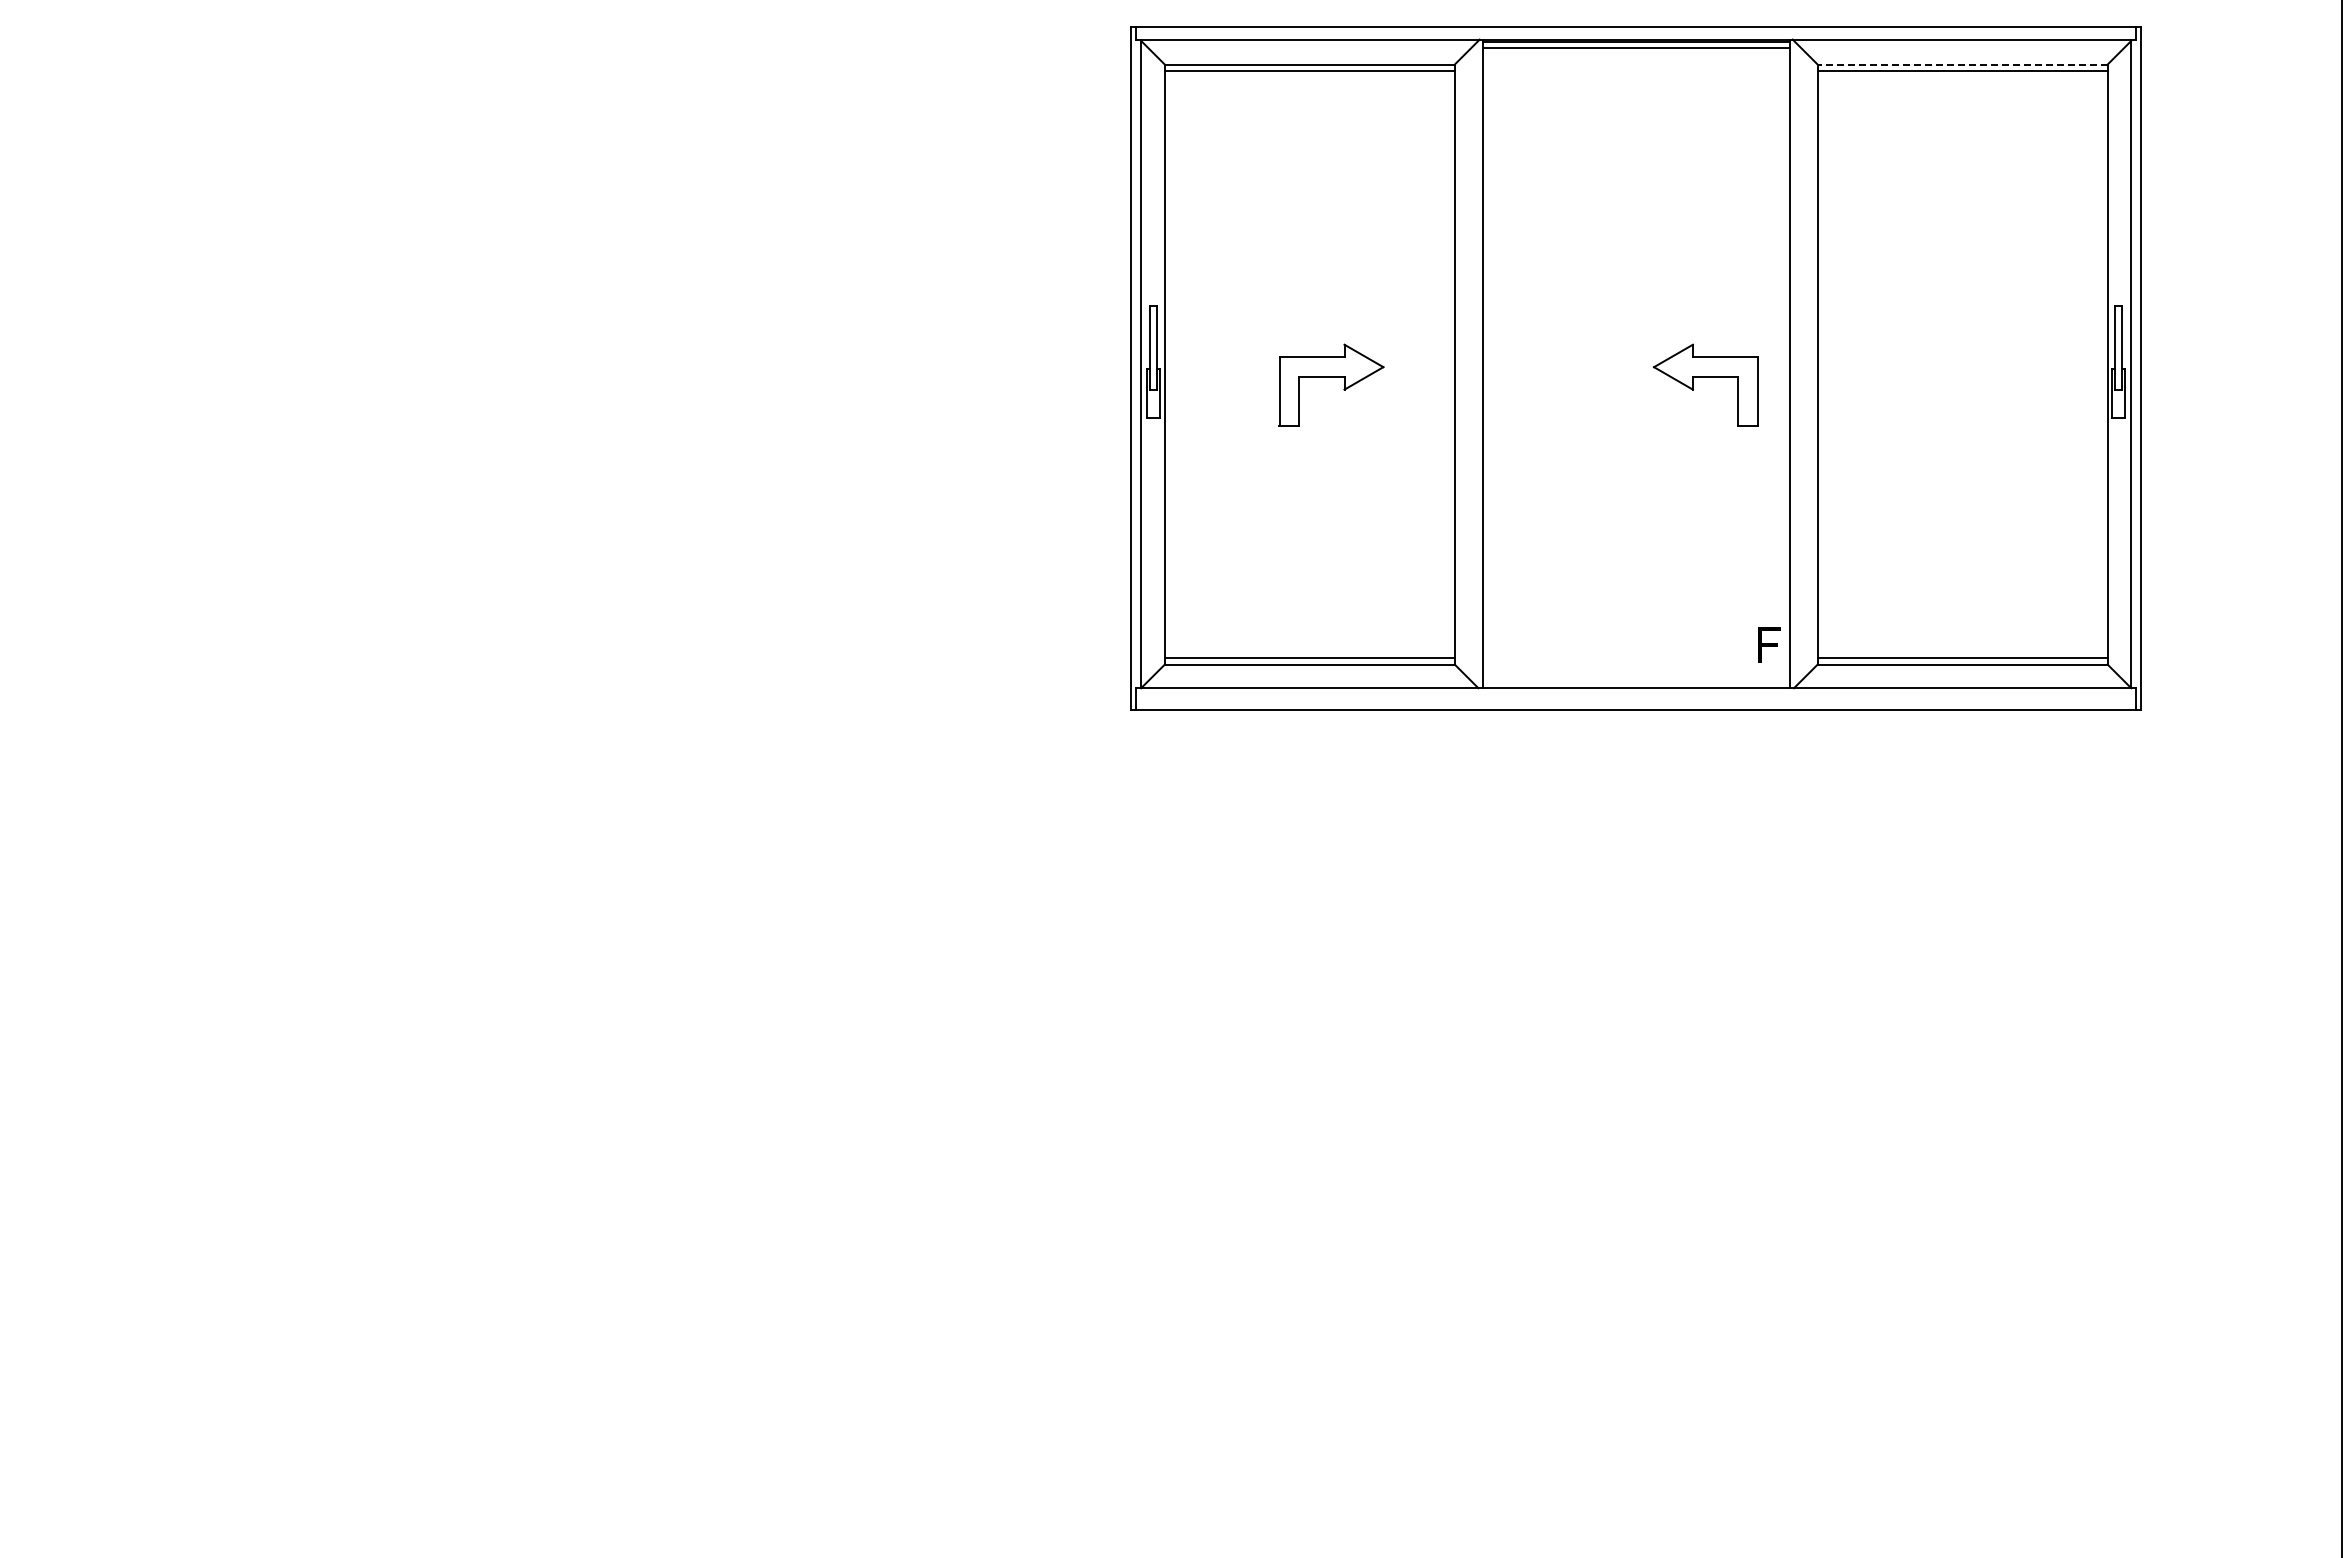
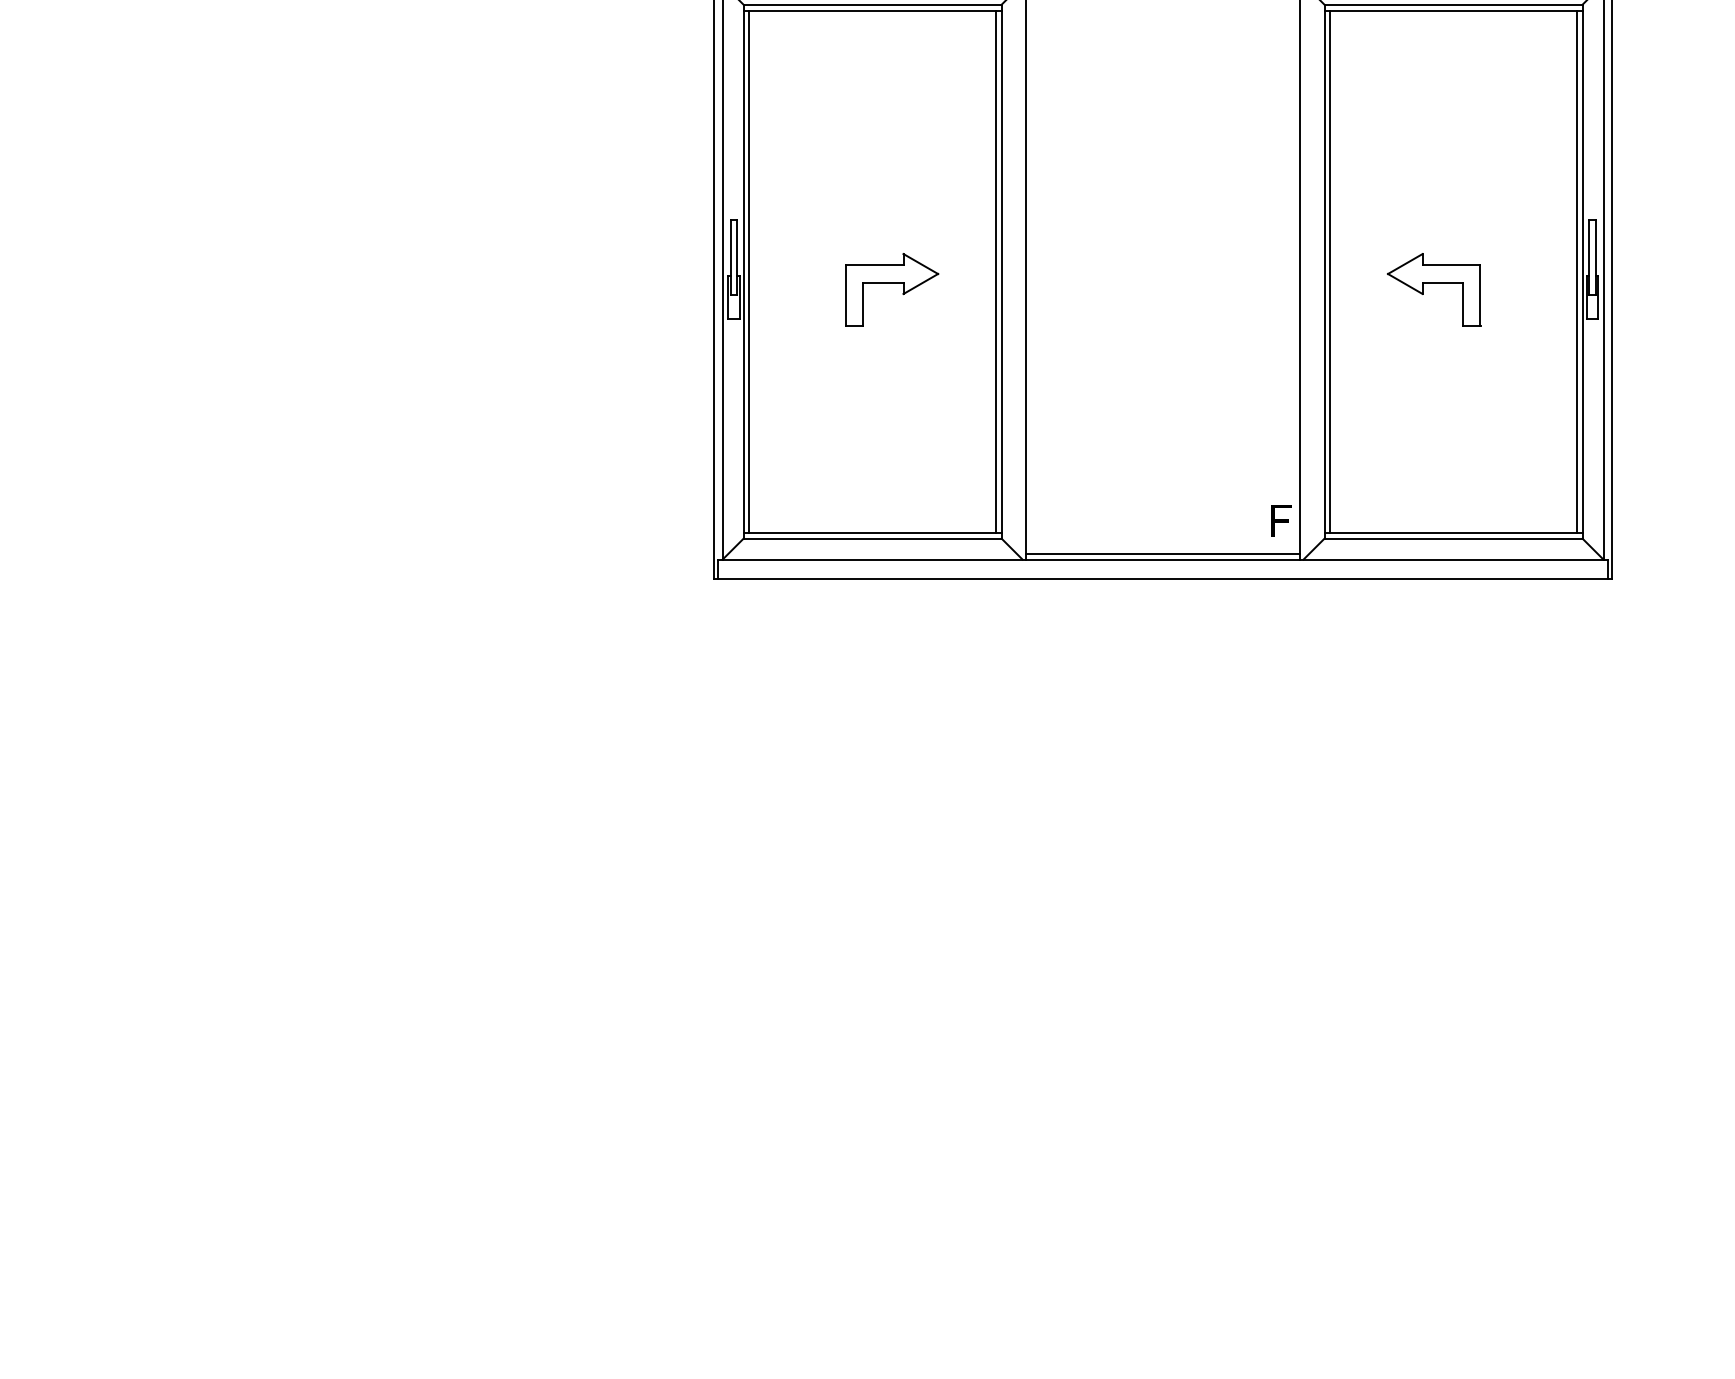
line: (1962, 64) -> (1453, 4), dashed -> solid
line: (1171, 364) -> (749, 271), added
line: (1448, 364) -> (996, 271), added
line: (1824, 364) -> (1330, 271), added
line: (2101, 364) -> (1577, 271), added
part: (1705, 377) -> (1433, 283), moved
line: (1635, 681) -> (1162, 553), added

